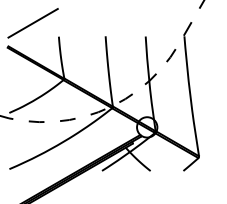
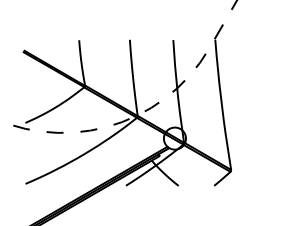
line: (33, 23) -> (51, 25), removed

